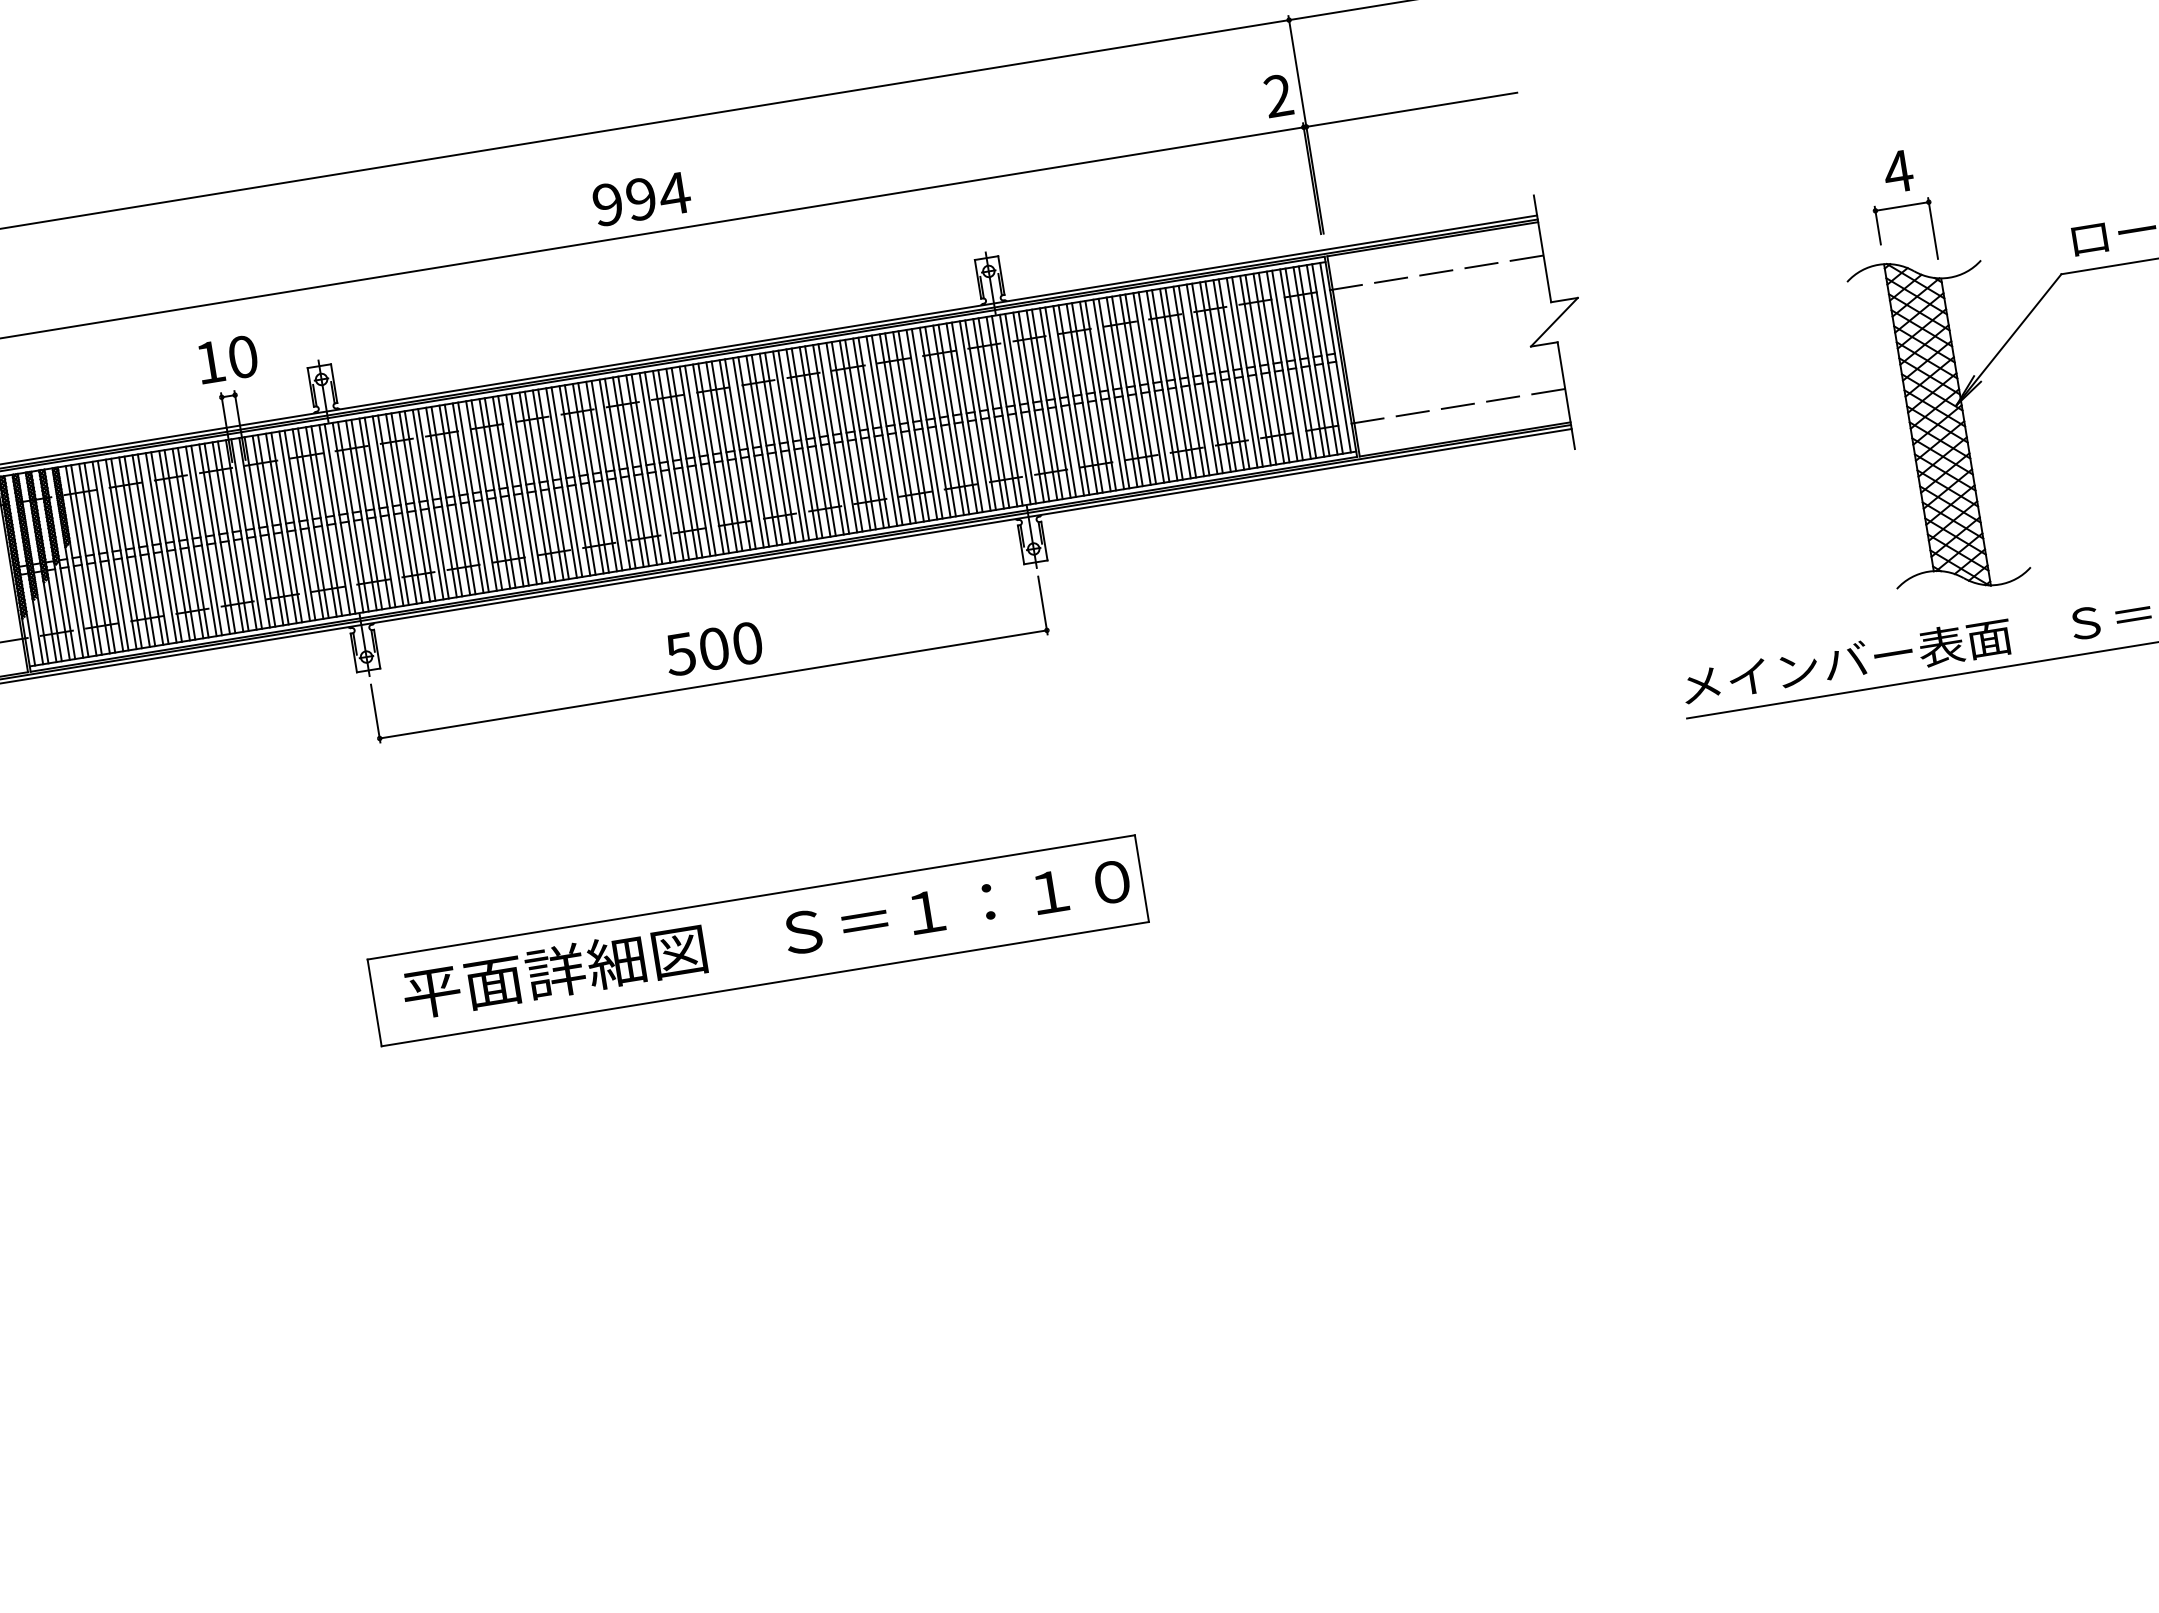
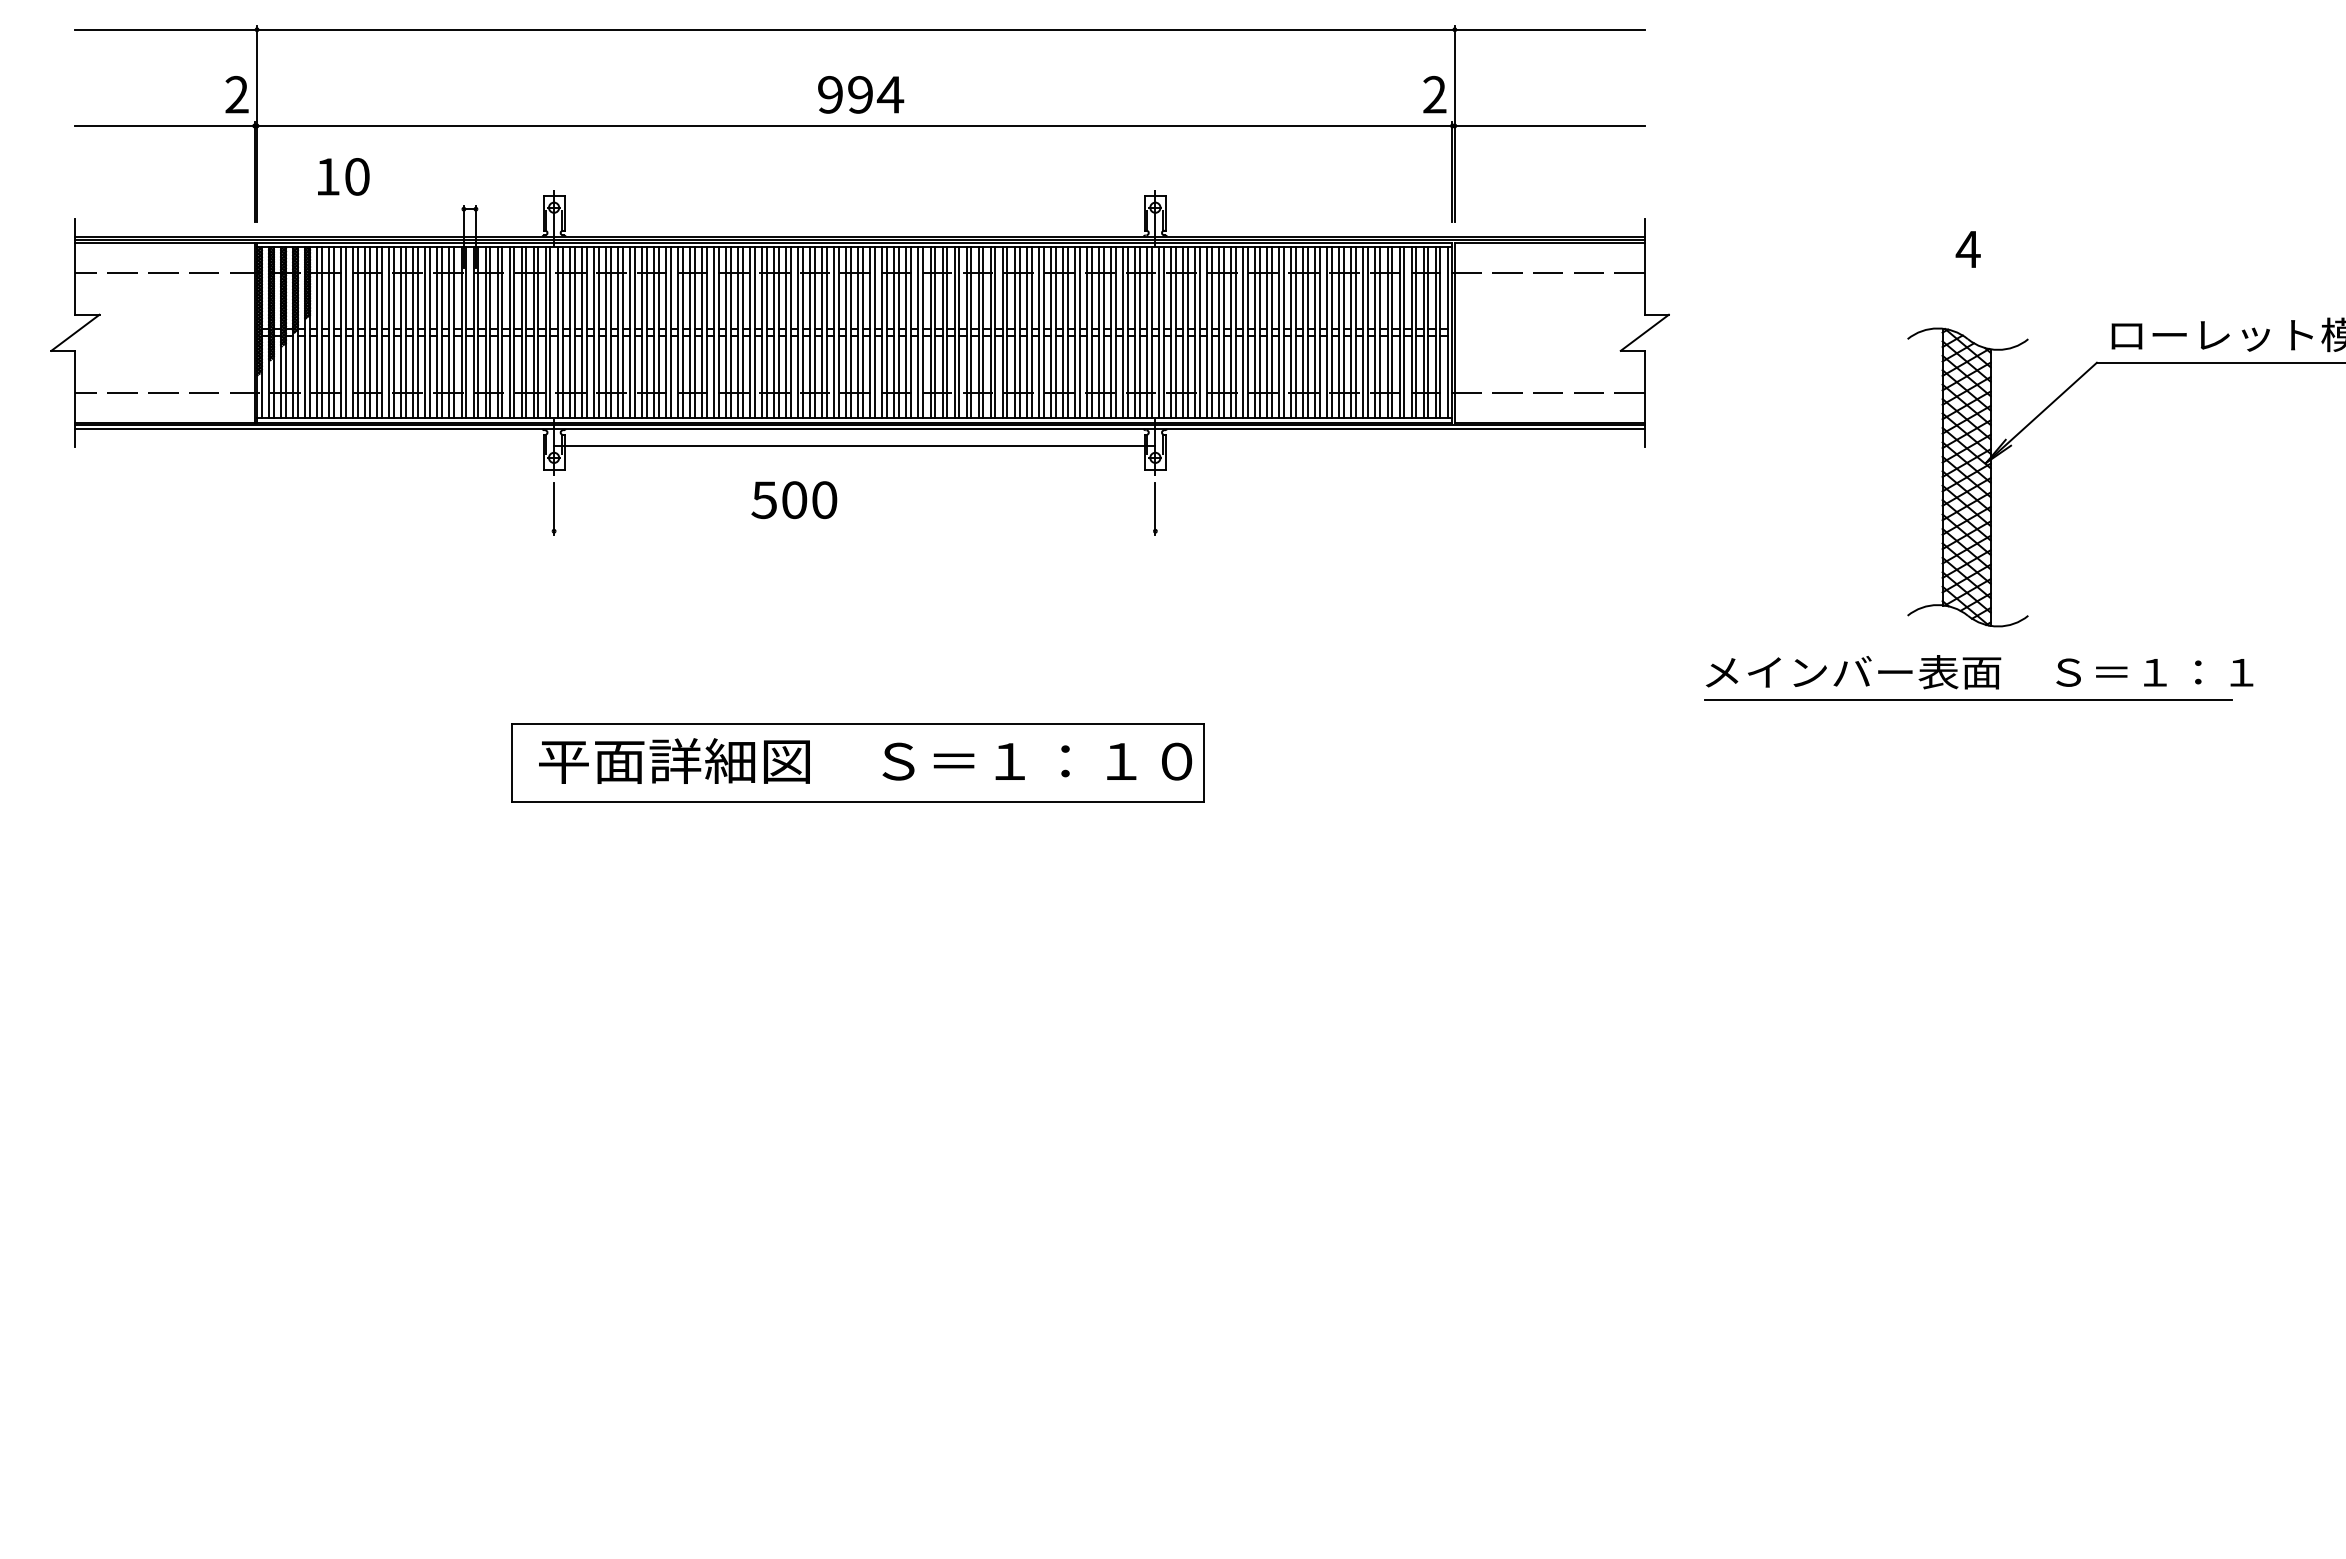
part: (1902, 207) -> (1966, 281), removed
text: (227, 359) -> (343, 176), moved
text: (714, 649) -> (794, 500), moved
line: (713, 684) -> (854, 446), moved

